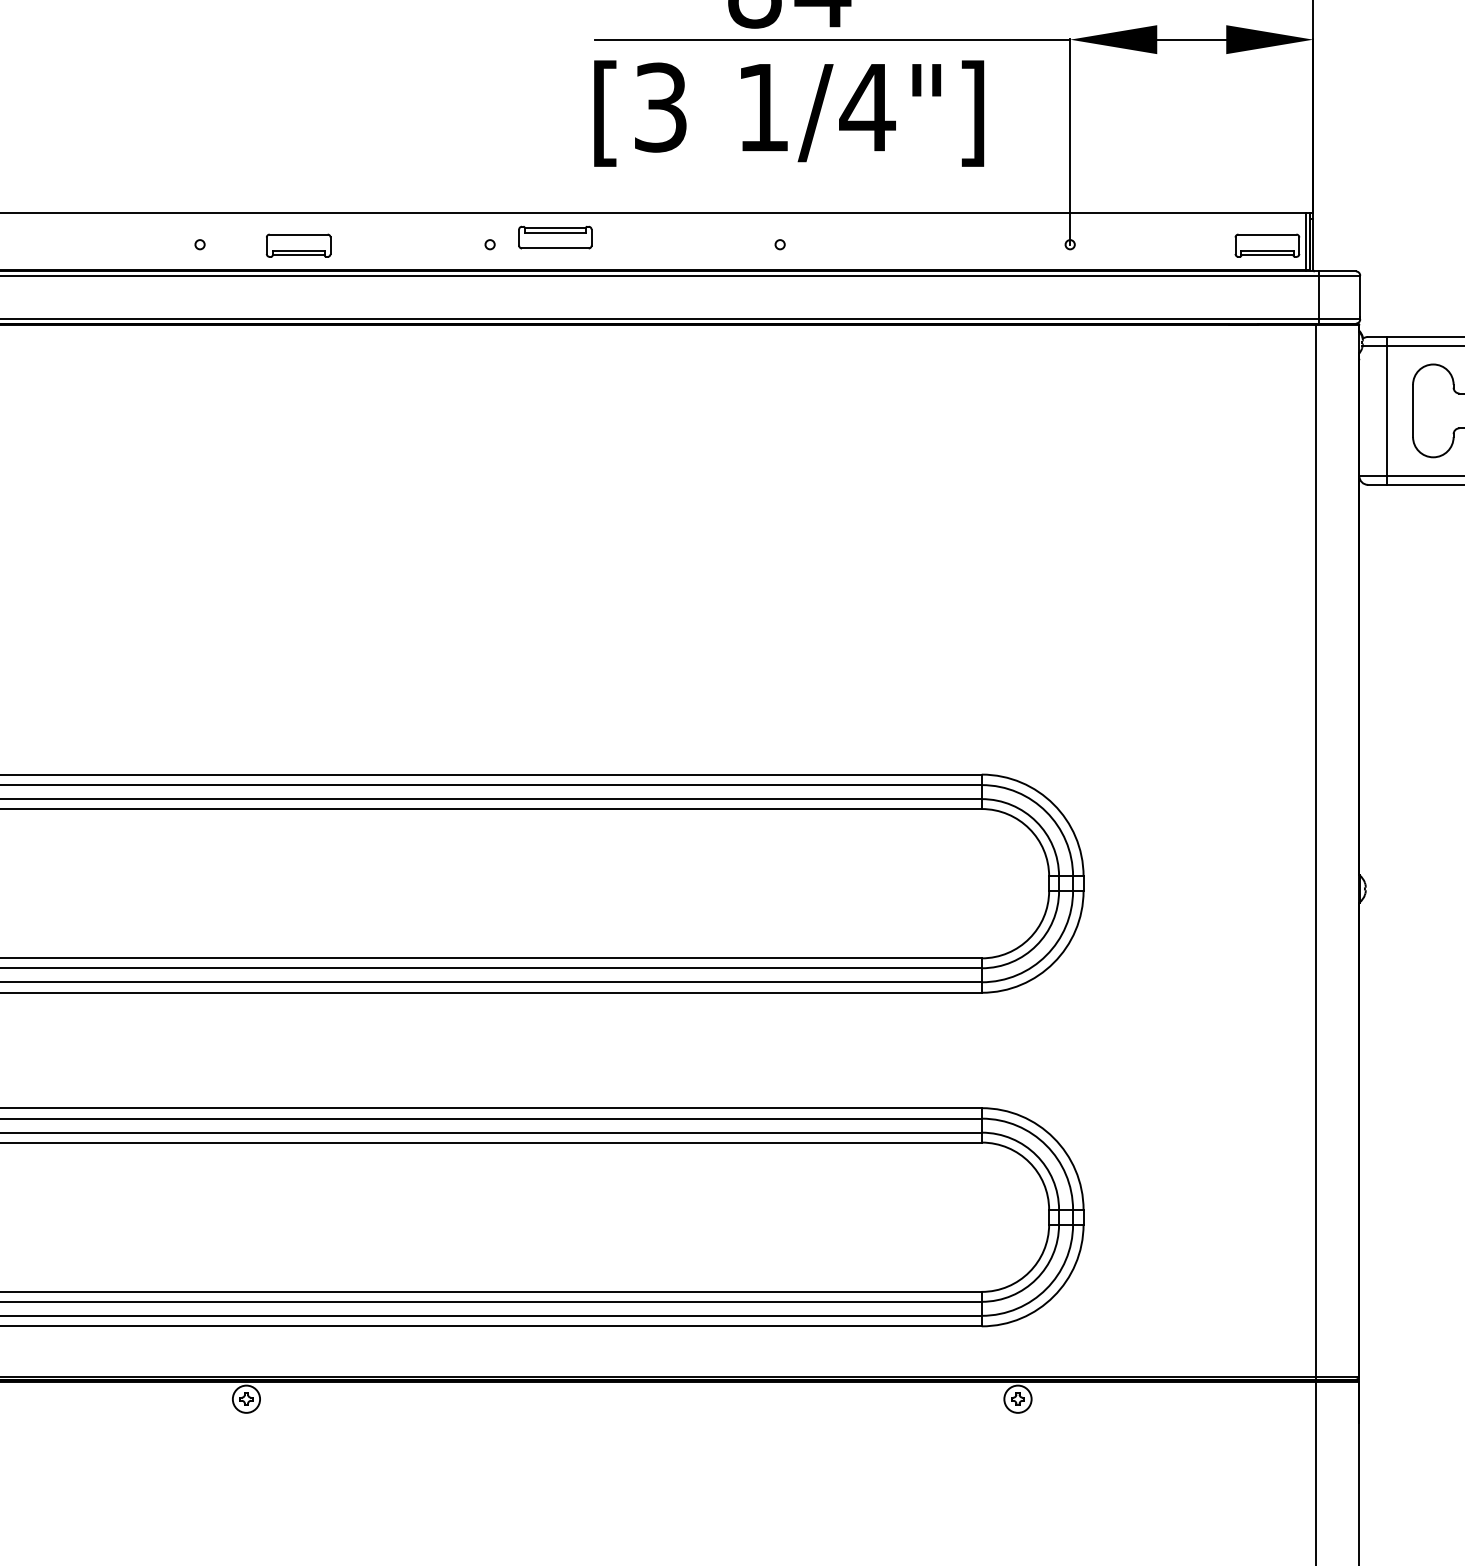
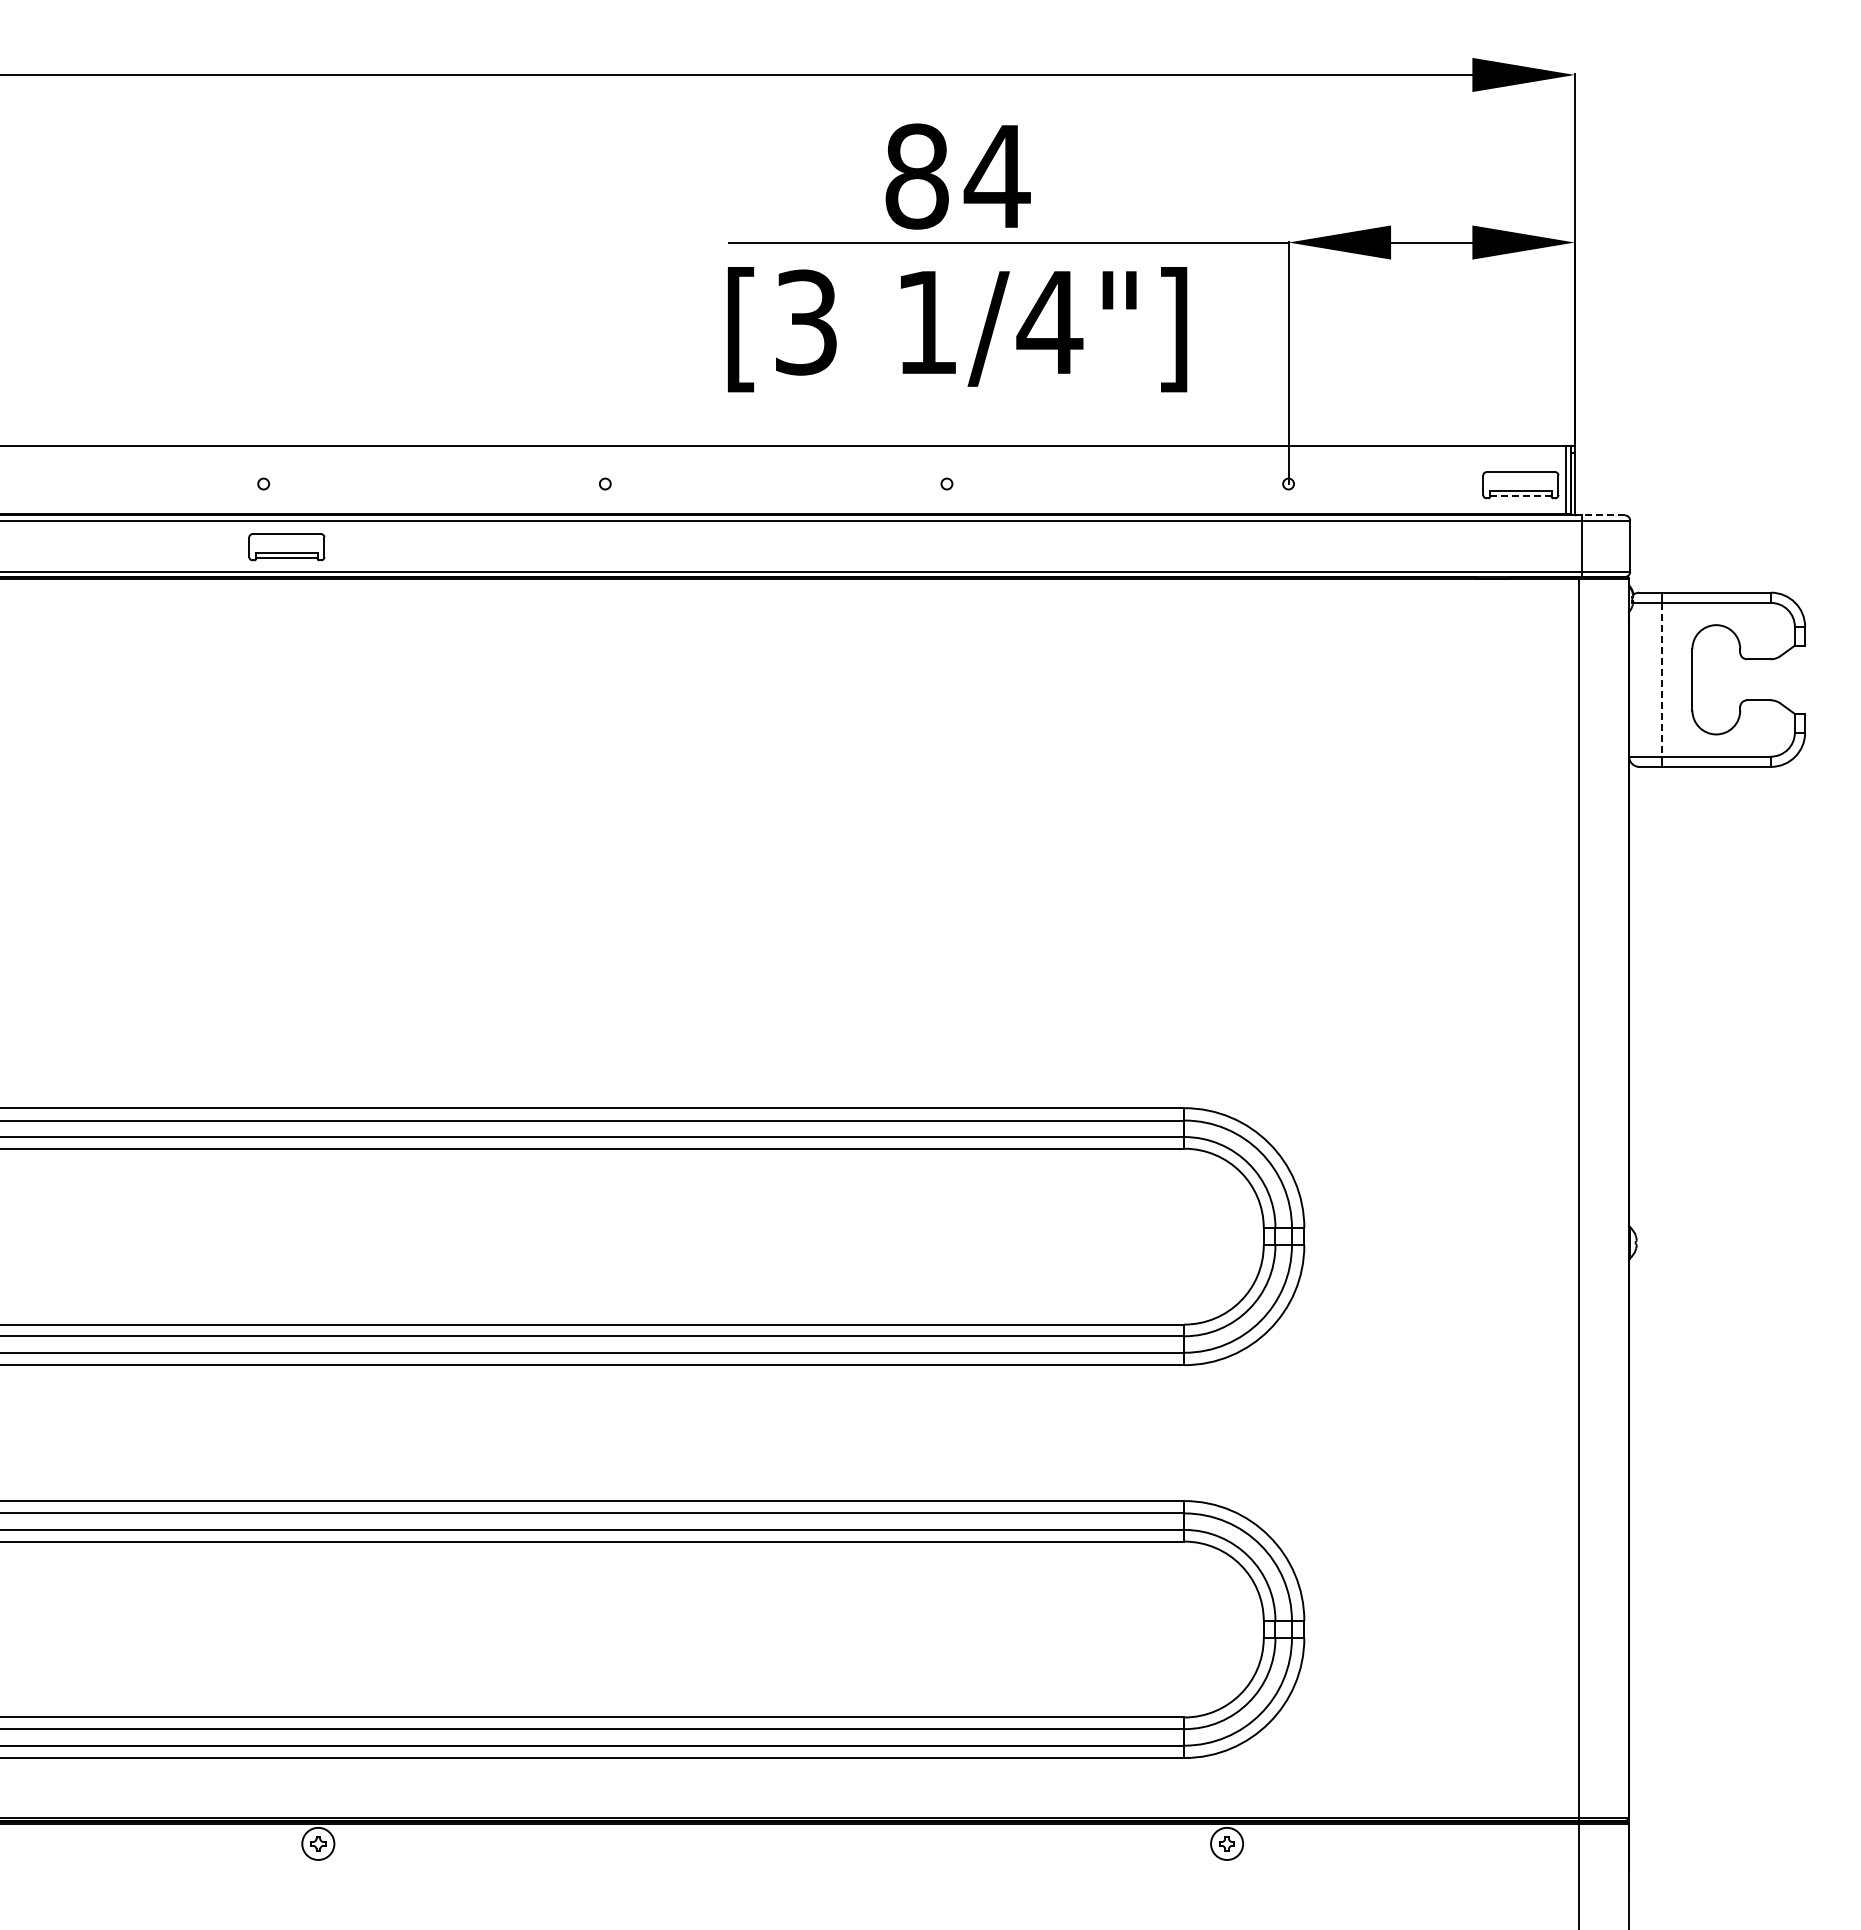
part: (554, 237) -> (681, 475), removed
part: (298, 245) -> (286, 547), moved
line: (1267, 255) -> (1520, 496), solid -> dashed
line: (1337, 271) -> (1603, 515), solid -> dashed
line: (1386, 410) -> (1661, 679), solid -> dashed

